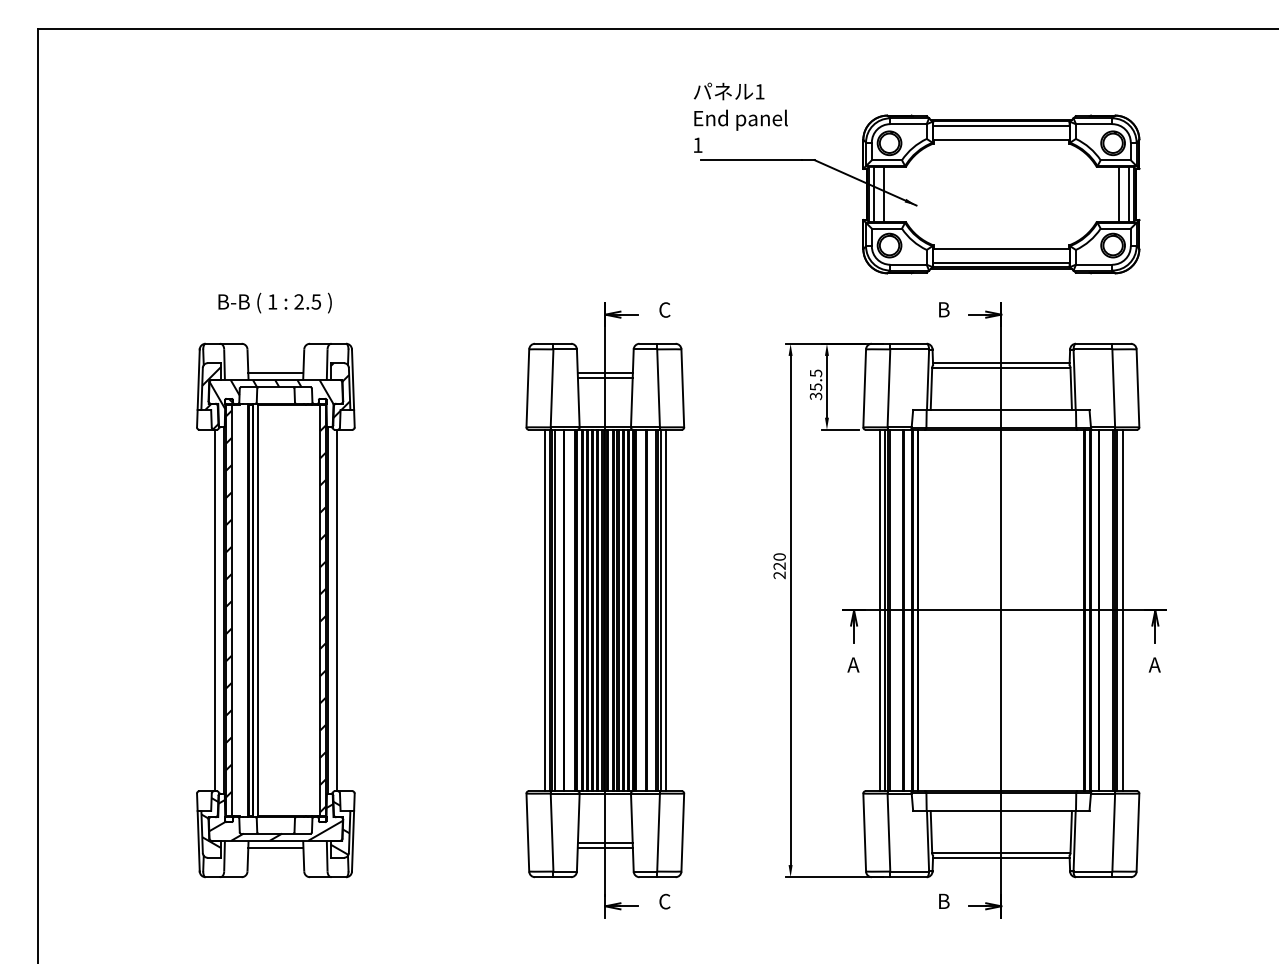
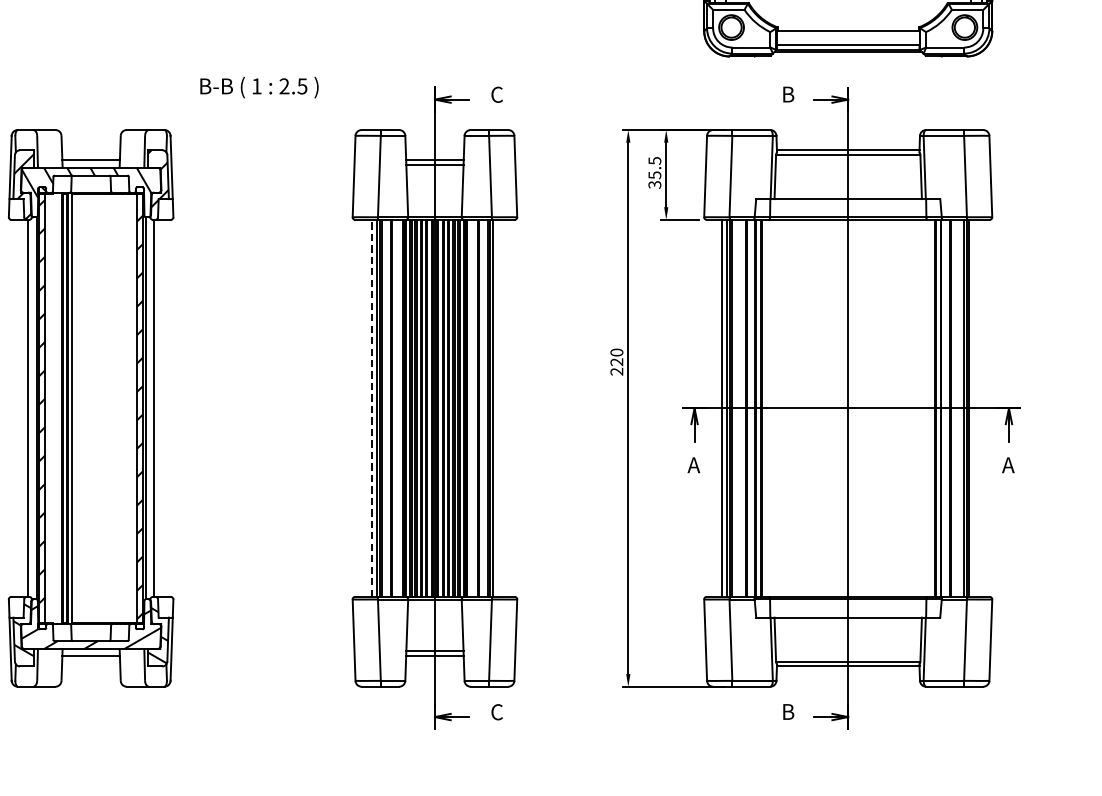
text: (274, 302) -> (258, 86), moved
line: (544, 610) -> (371, 408), solid -> dashed
line: (665, 610) -> (497, 408), removed
line: (1122, 610) -> (974, 408), removed

